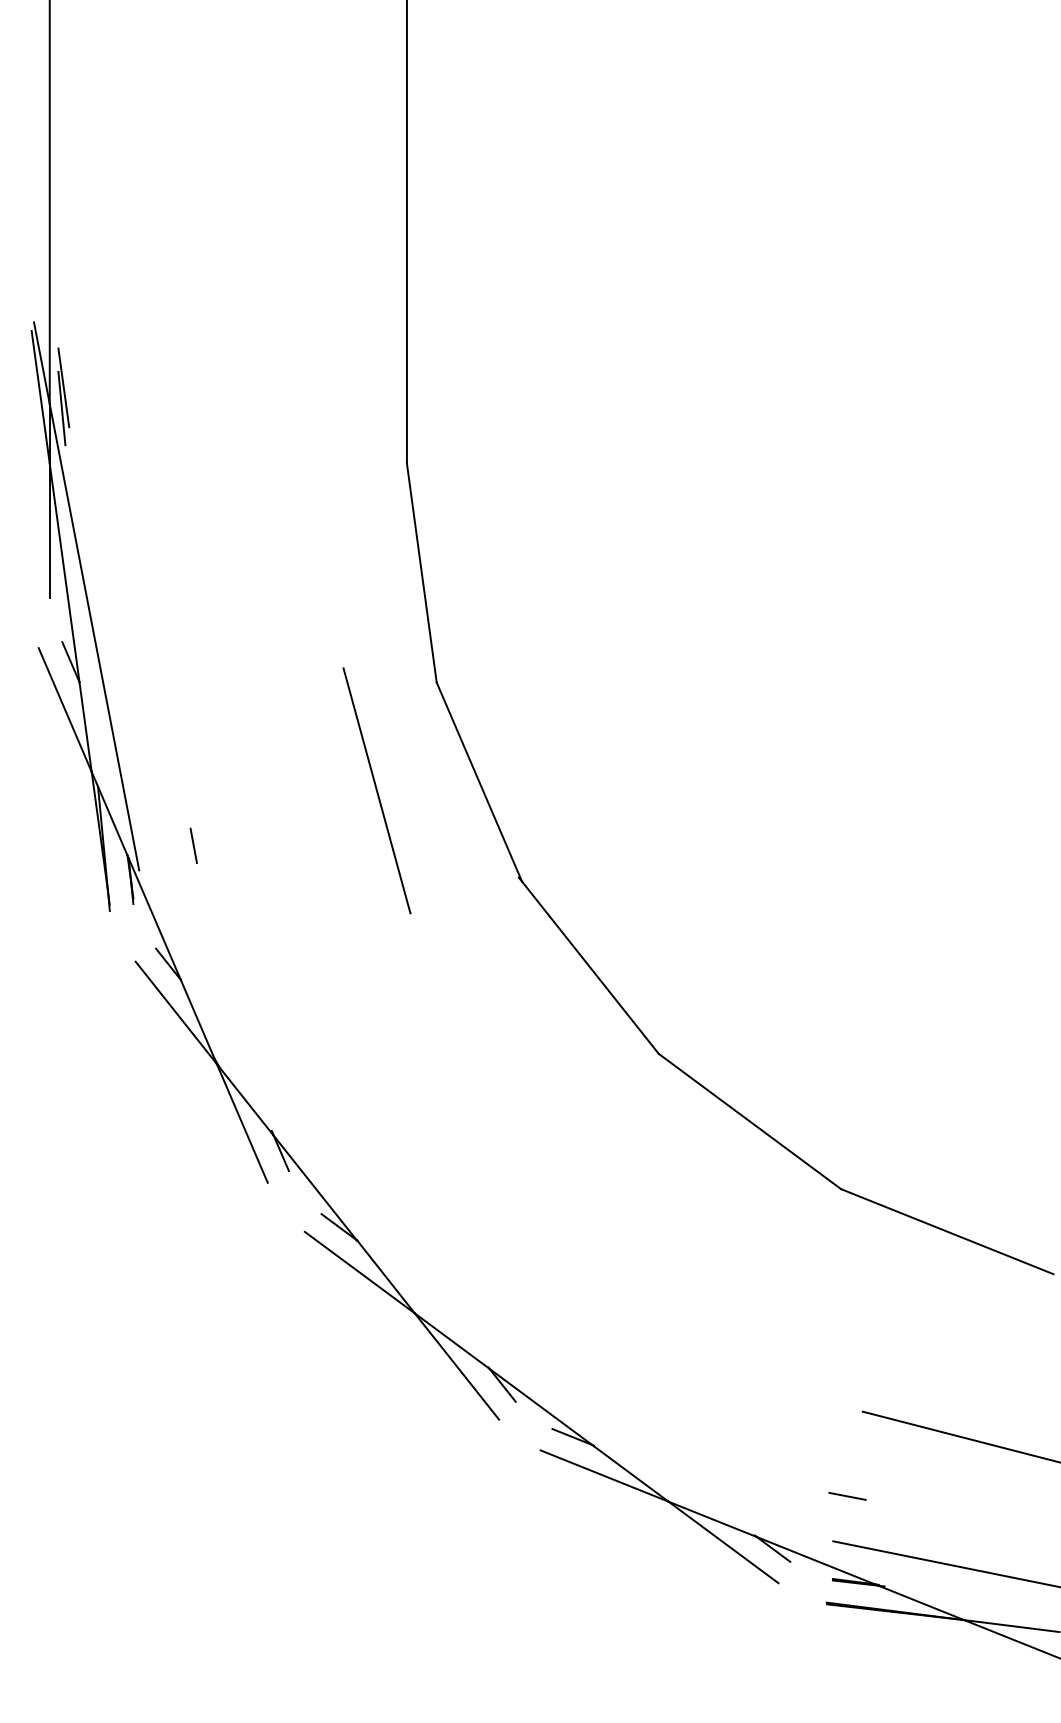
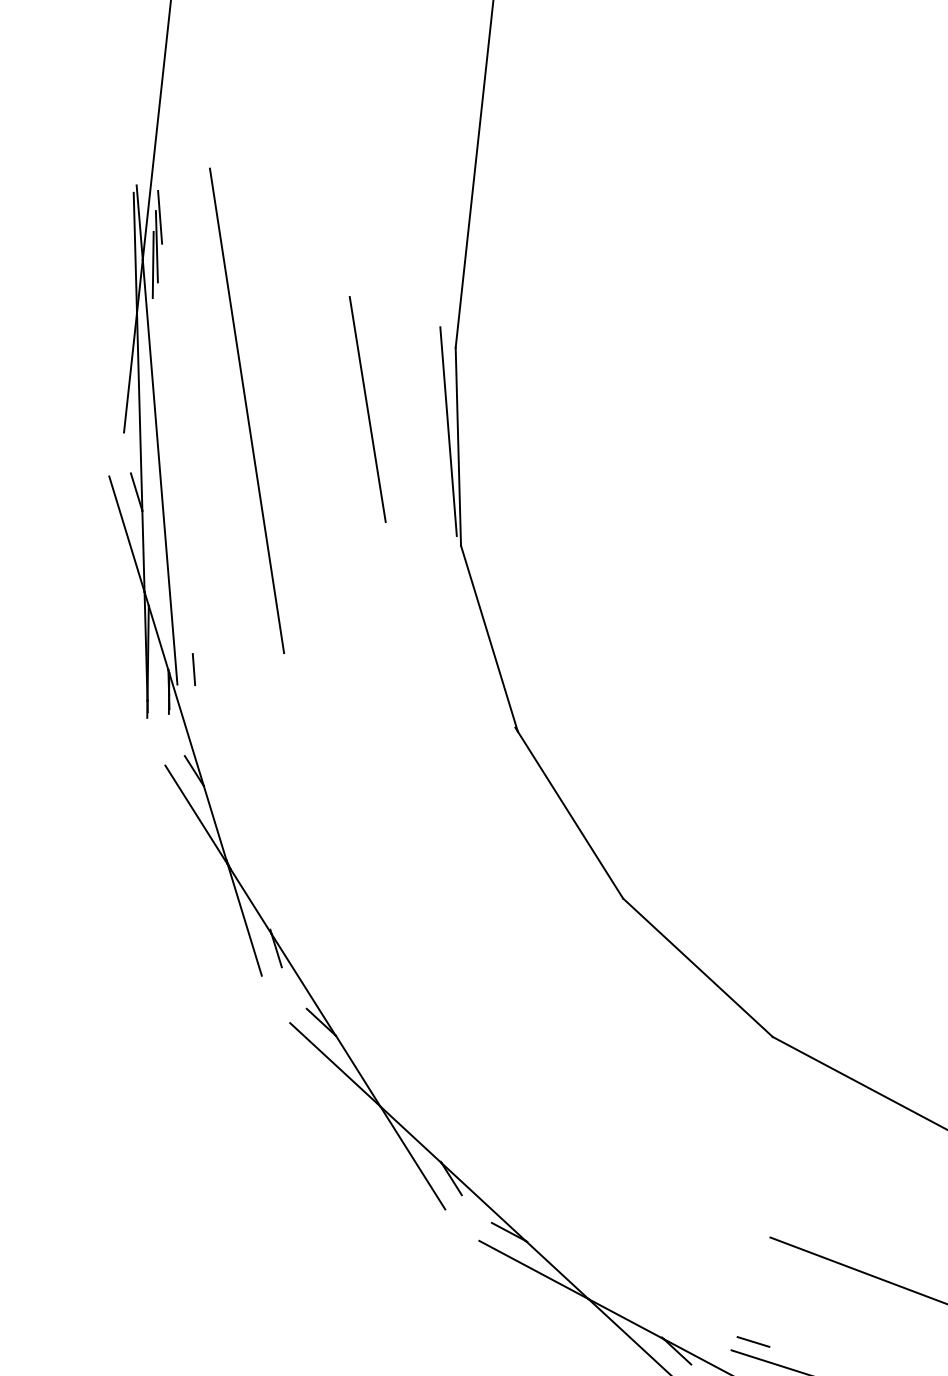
line: (63, 354) -> (159, 216), added
line: (408, 557) -> (447, 431), added
line: (183, 558) -> (247, 410), added
line: (376, 790) -> (367, 409), moved
line: (193, 845) -> (193, 669), moved
line: (847, 1496) -> (753, 1342), moved

